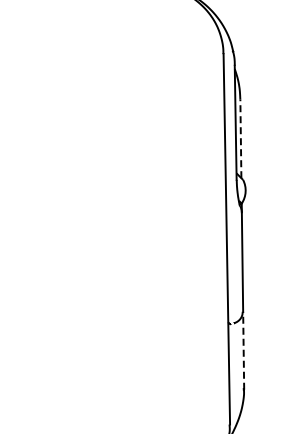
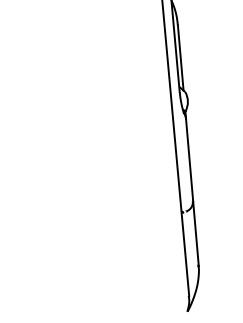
line: (240, 138) -> (180, 57), dashed -> solid
line: (243, 350) -> (195, 233), dashed -> solid

